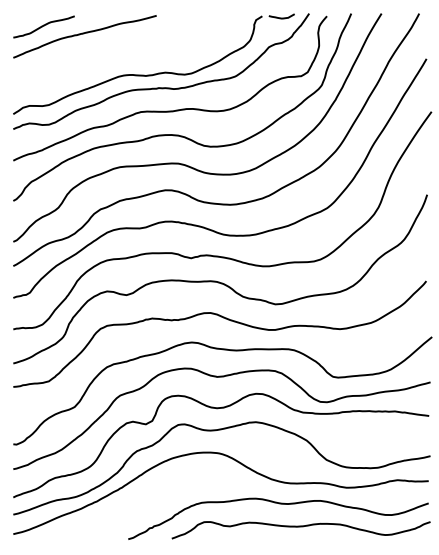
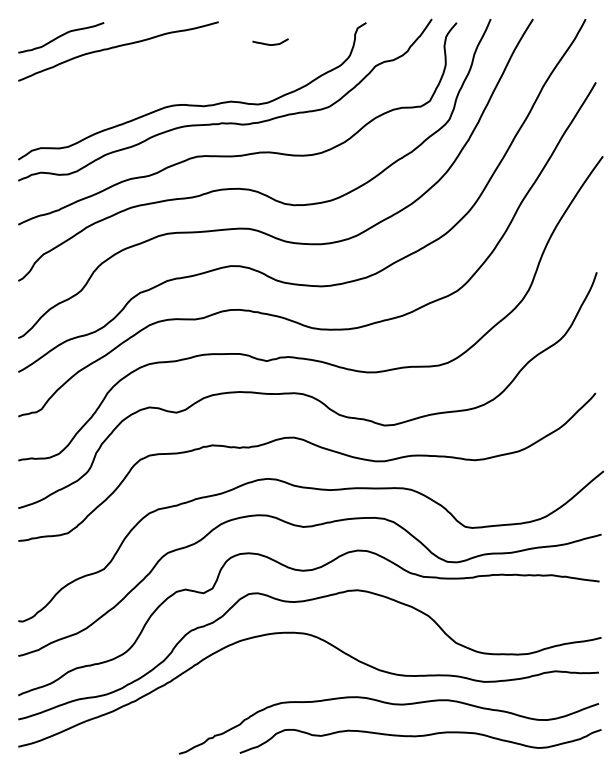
curve: (280, 17) -> (268, 43), moved

